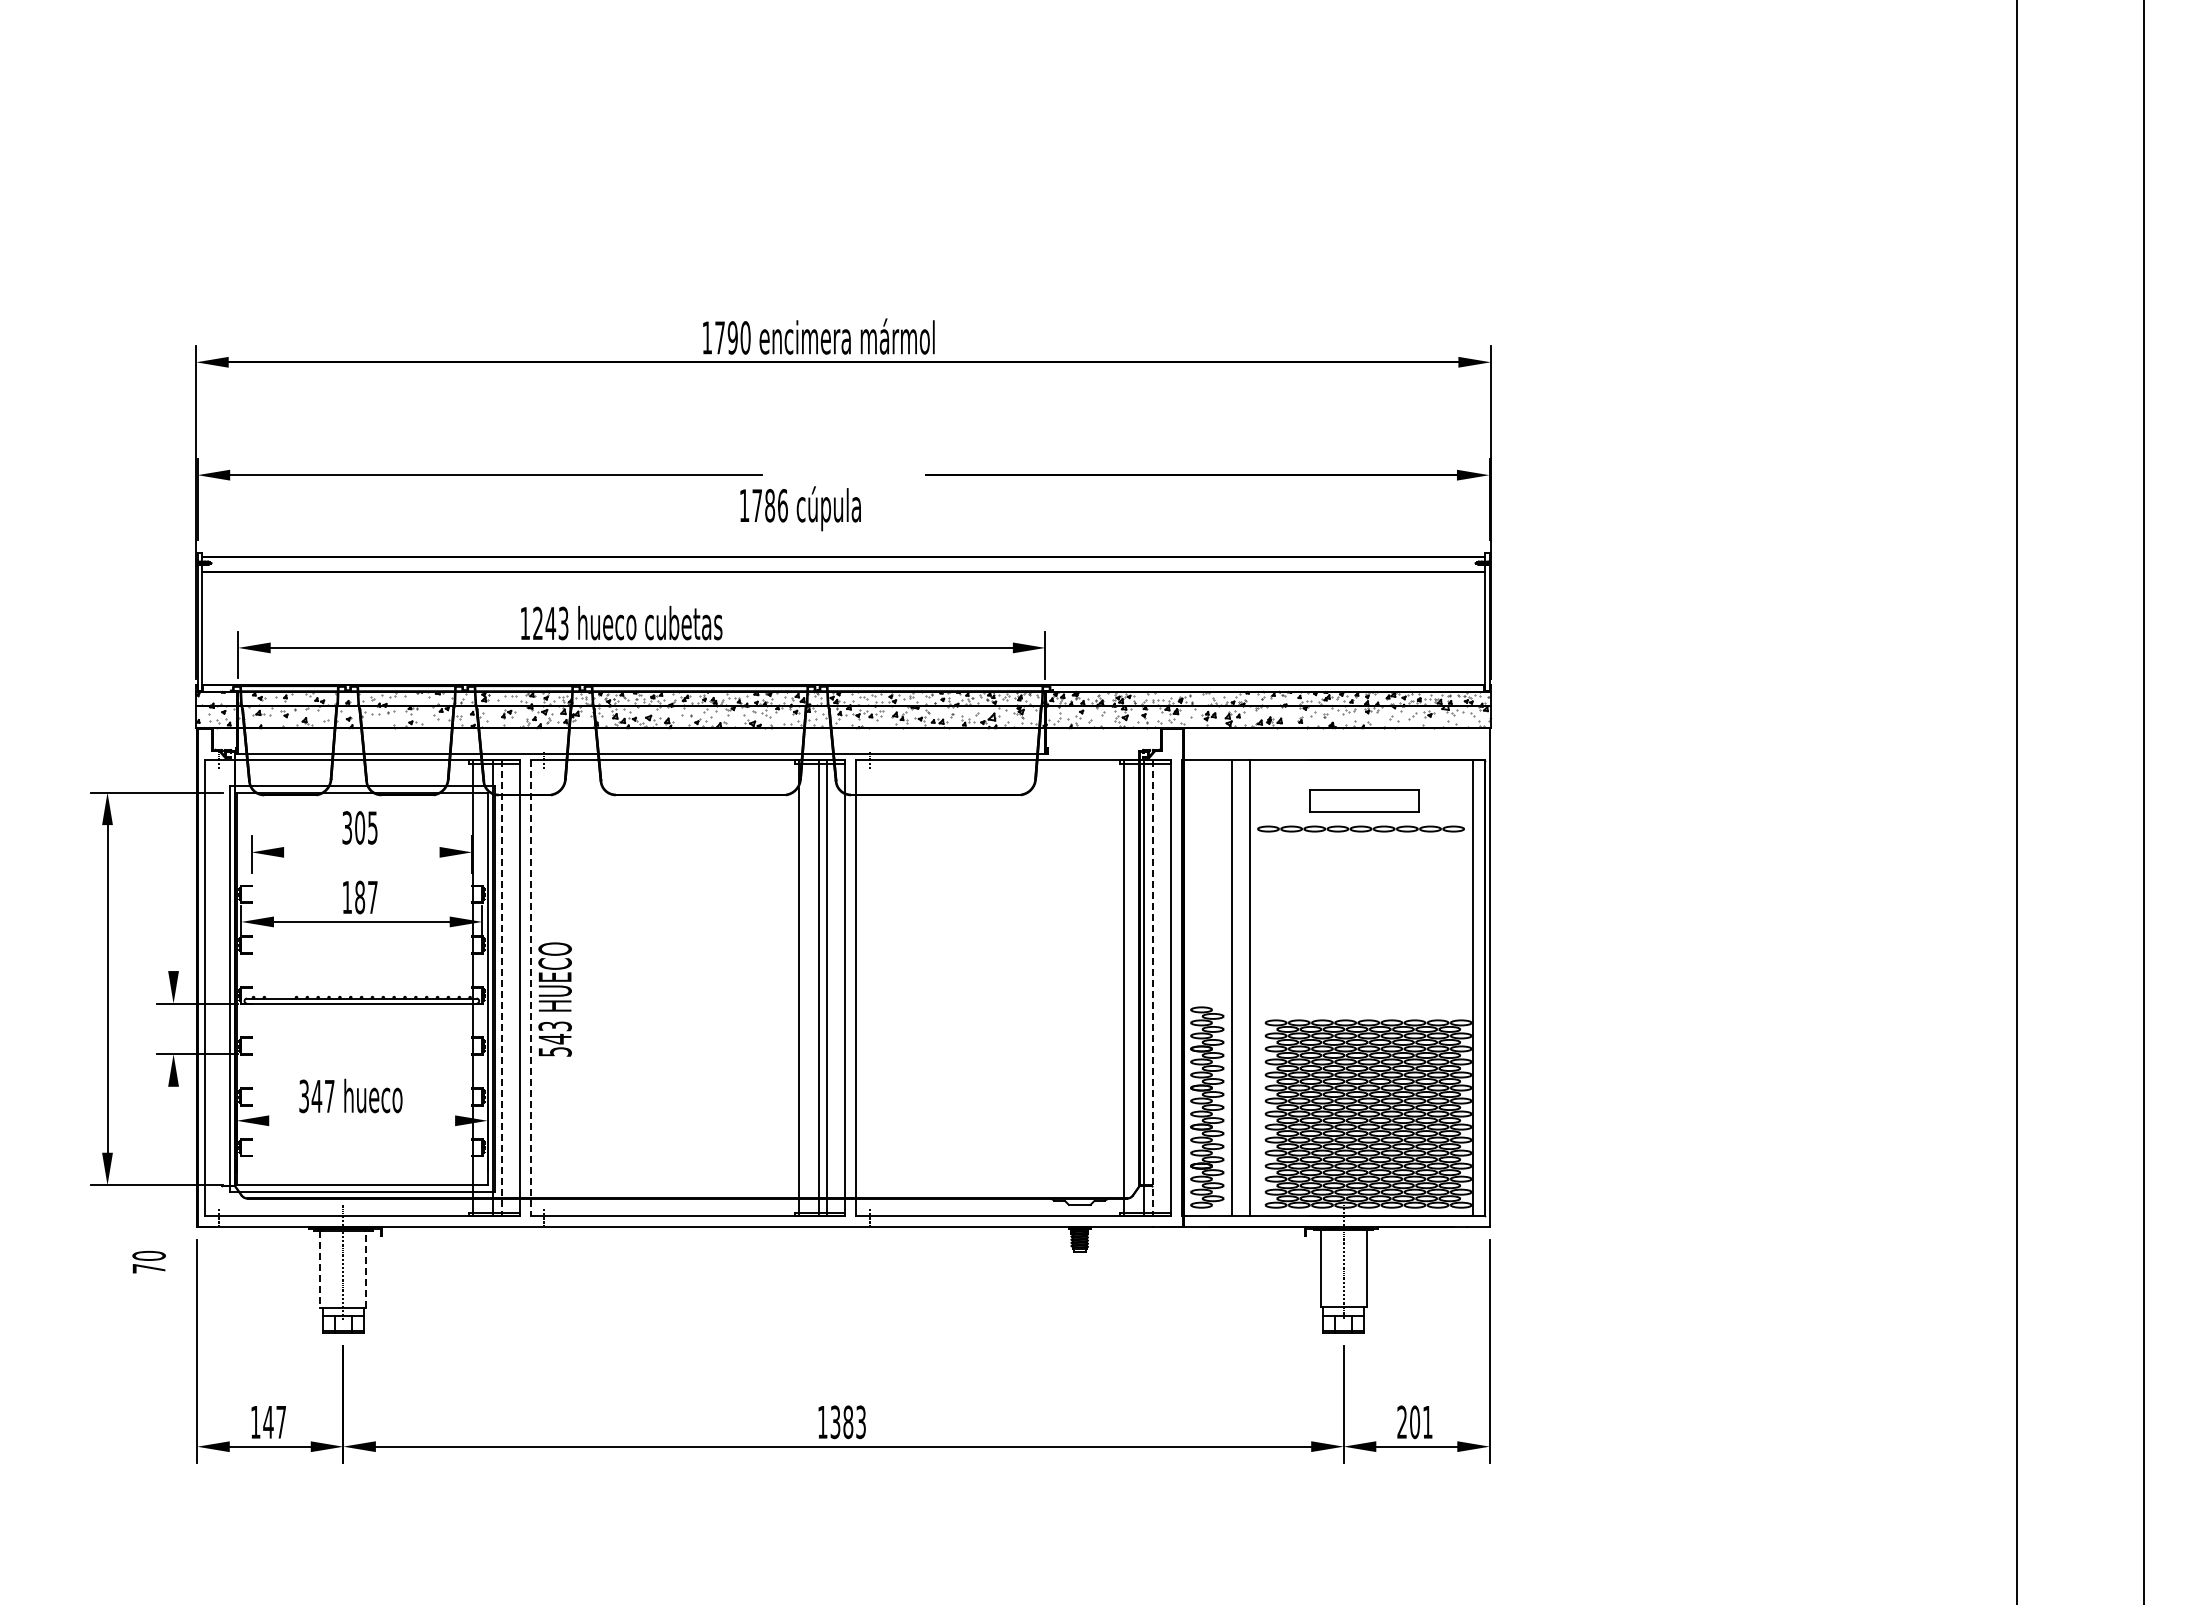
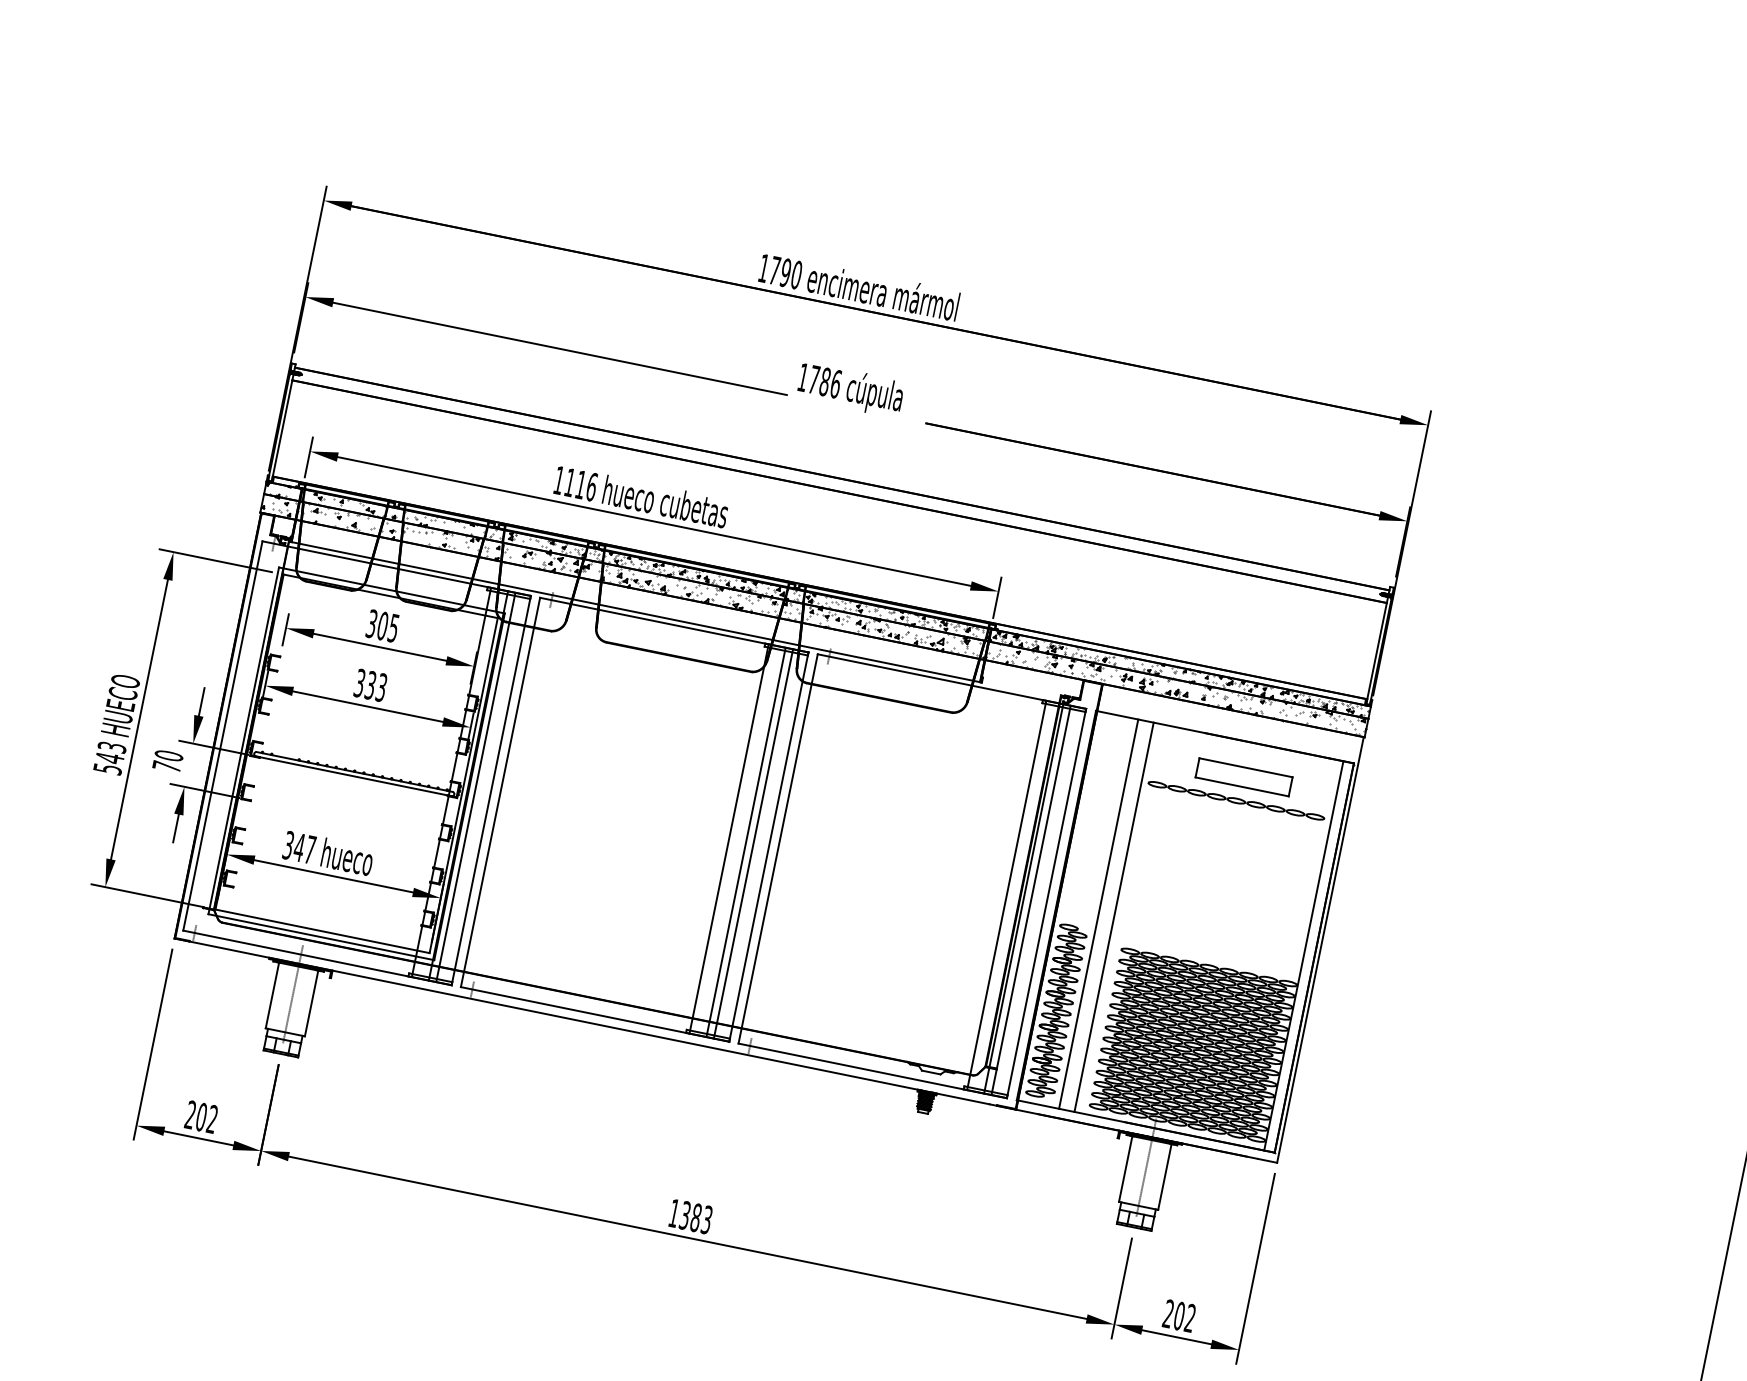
text: (800, 508) -> (850, 389), moved
text: (550, 623) -> (580, 484), 1243 -> 1116
line: (361, 852) -> (379, 647), added
text: (359, 897) -> (370, 685), 187 -> 333
line: (173, 954) -> (201, 701), added
line: (501, 988) -> (475, 787), dashed -> solid
line: (530, 988) -> (500, 792), dashed -> solid
line: (1152, 988) -> (1030, 900), dashed -> solid
text: (554, 999) -> (116, 724), moved
line: (173, 1102) -> (176, 827), added
line: (362, 1120) -> (334, 876), added
text: (148, 1262) -> (167, 761), moved
line: (320, 1269) -> (272, 995), dashed -> solid
line: (366, 1269) -> (311, 1003), dashed -> solid
text: (1427, 1421) -> (1190, 1317), 201 -> 202
text: (267, 1422) -> (200, 1117), 147 -> 202

